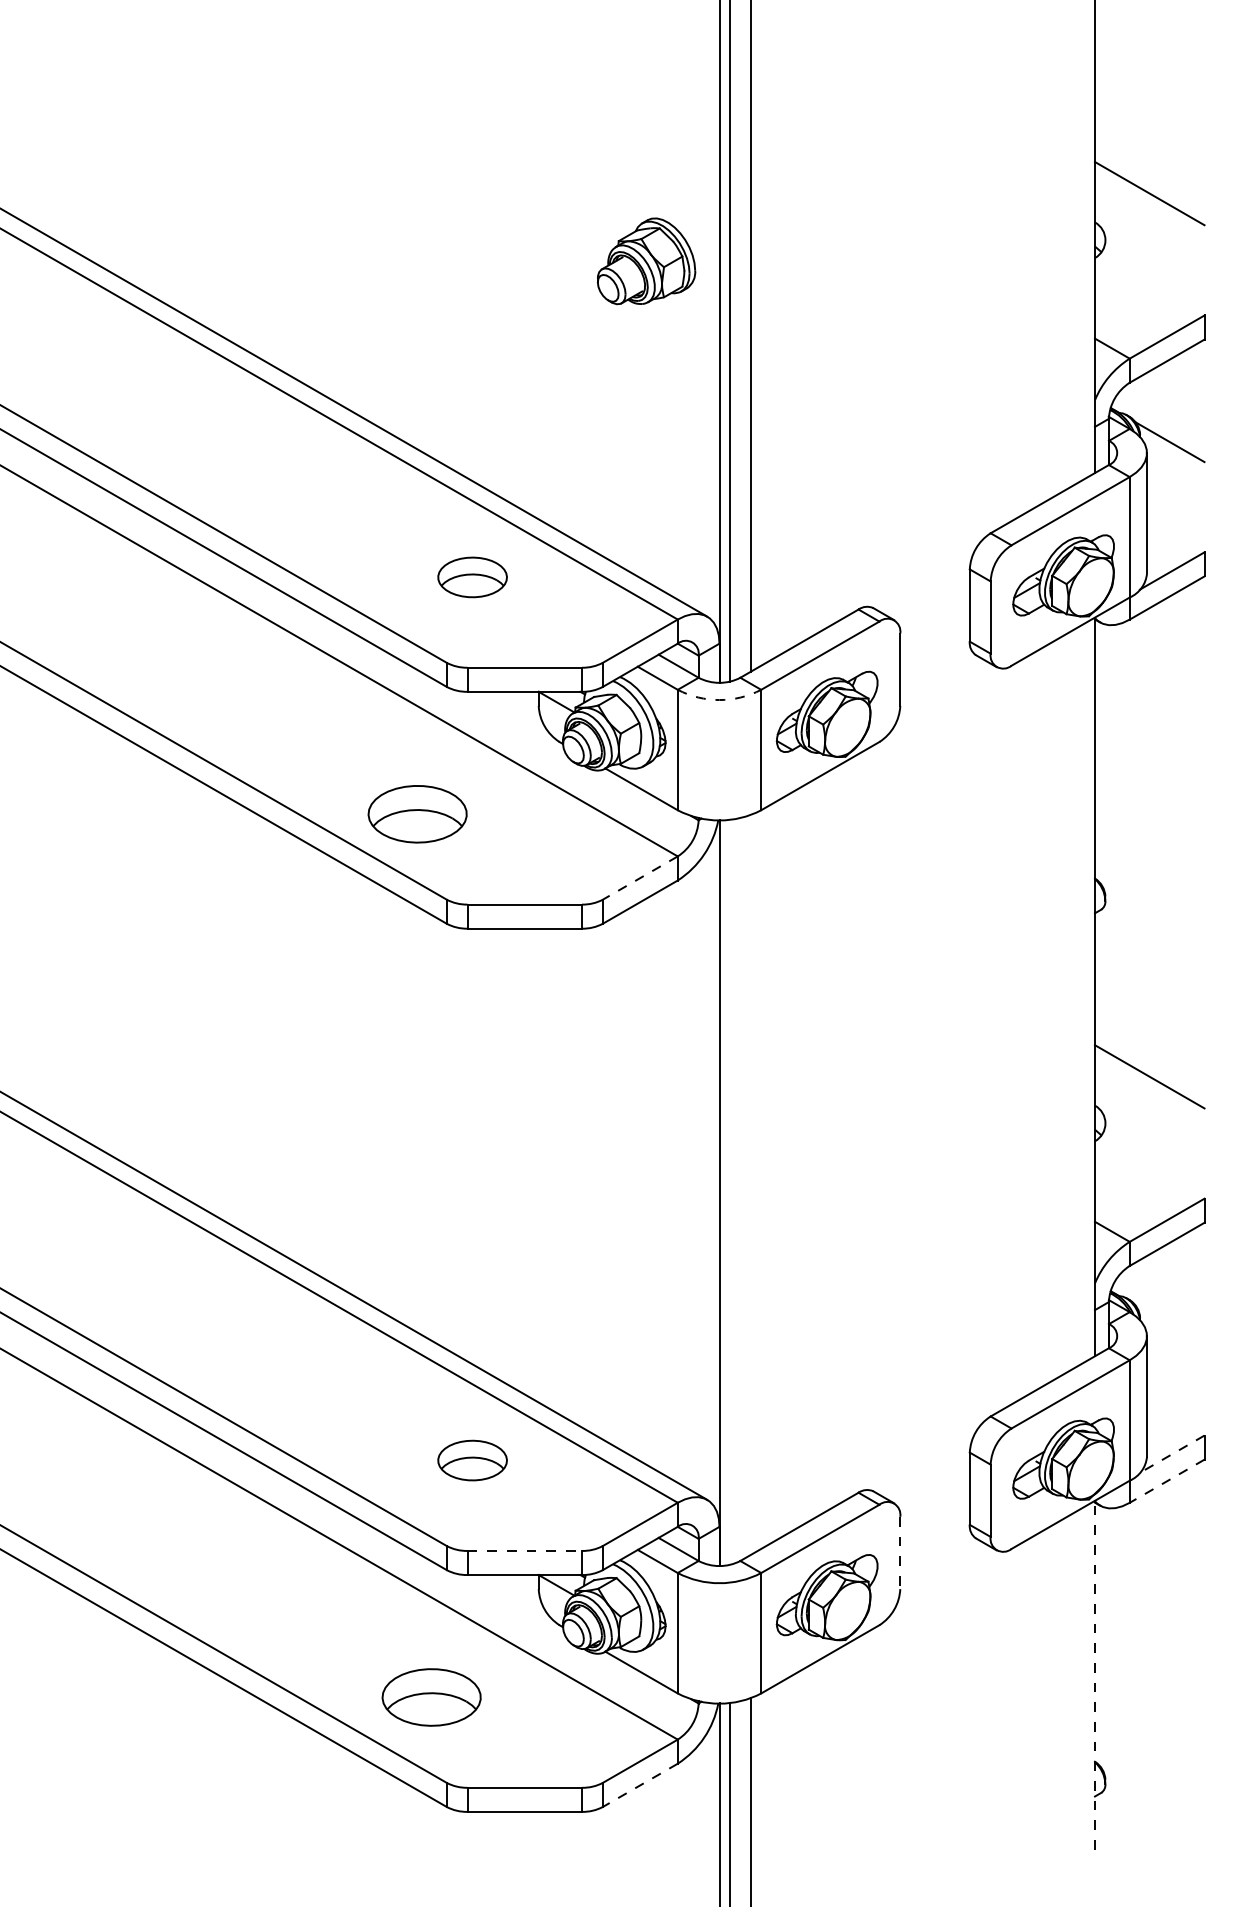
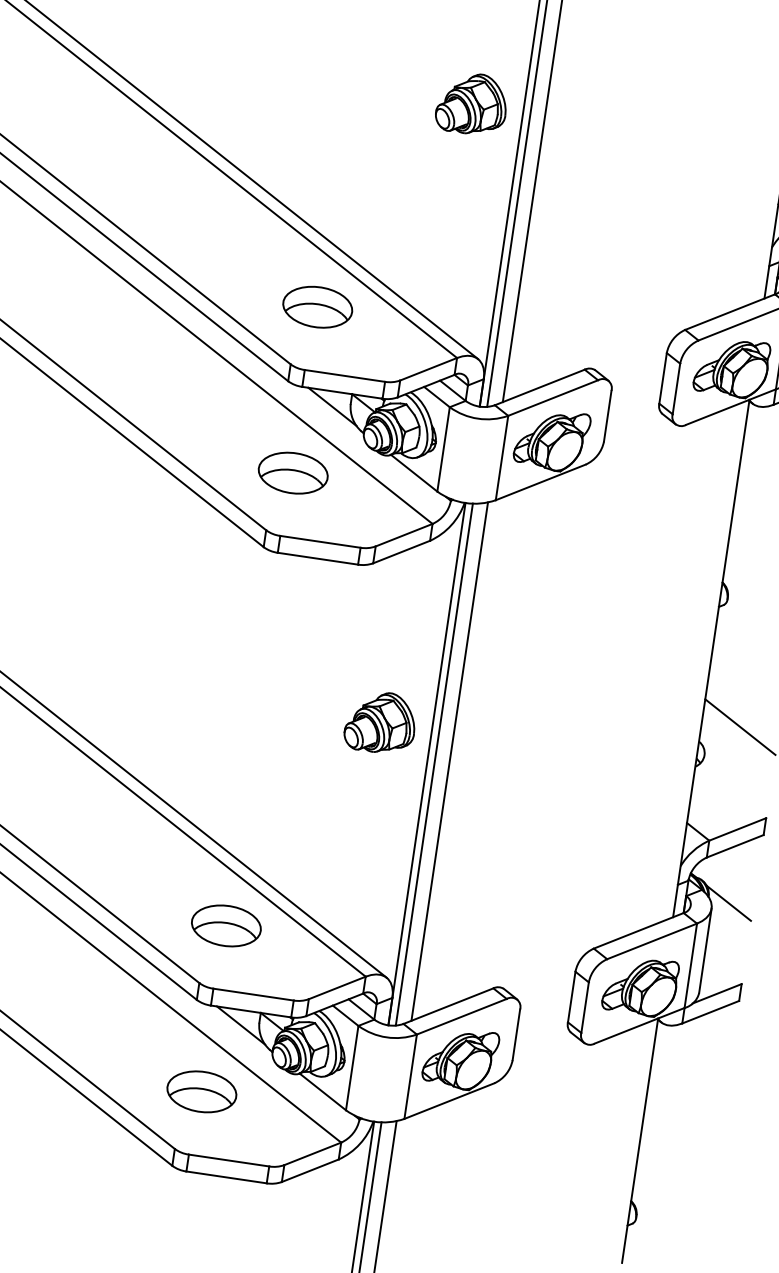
part: (472, 577) -> (317, 307), size x1.43
arc: (719, 700) -> (477, 419), dashed -> solid
line: (513, 713) -> (332, 406), added
part: (417, 814) -> (293, 473), moved
line: (639, 878) -> (403, 535), dashed -> solid
part: (646, 1144) -> (380, 722), added
line: (750, 1184) -> (449, 761), added
line: (729, 1191) -> (434, 764), added
line: (1169, 1325) -> (728, 903), added
line: (1171, 1454) -> (716, 993), dashed -> solid
part: (472, 1460) -> (226, 925), size x1.43
line: (1166, 1481) -> (710, 1012), dashed -> solid
line: (525, 1550) -> (254, 994), dashed -> solid
line: (900, 1553) -> (516, 1035), dashed -> solid
line: (513, 1596) -> (240, 1025), added
line: (1094, 1674) -> (639, 1140), dashed -> solid
part: (431, 1697) -> (201, 1091), moved
line: (639, 1785) -> (309, 1170), dashed -> solid

